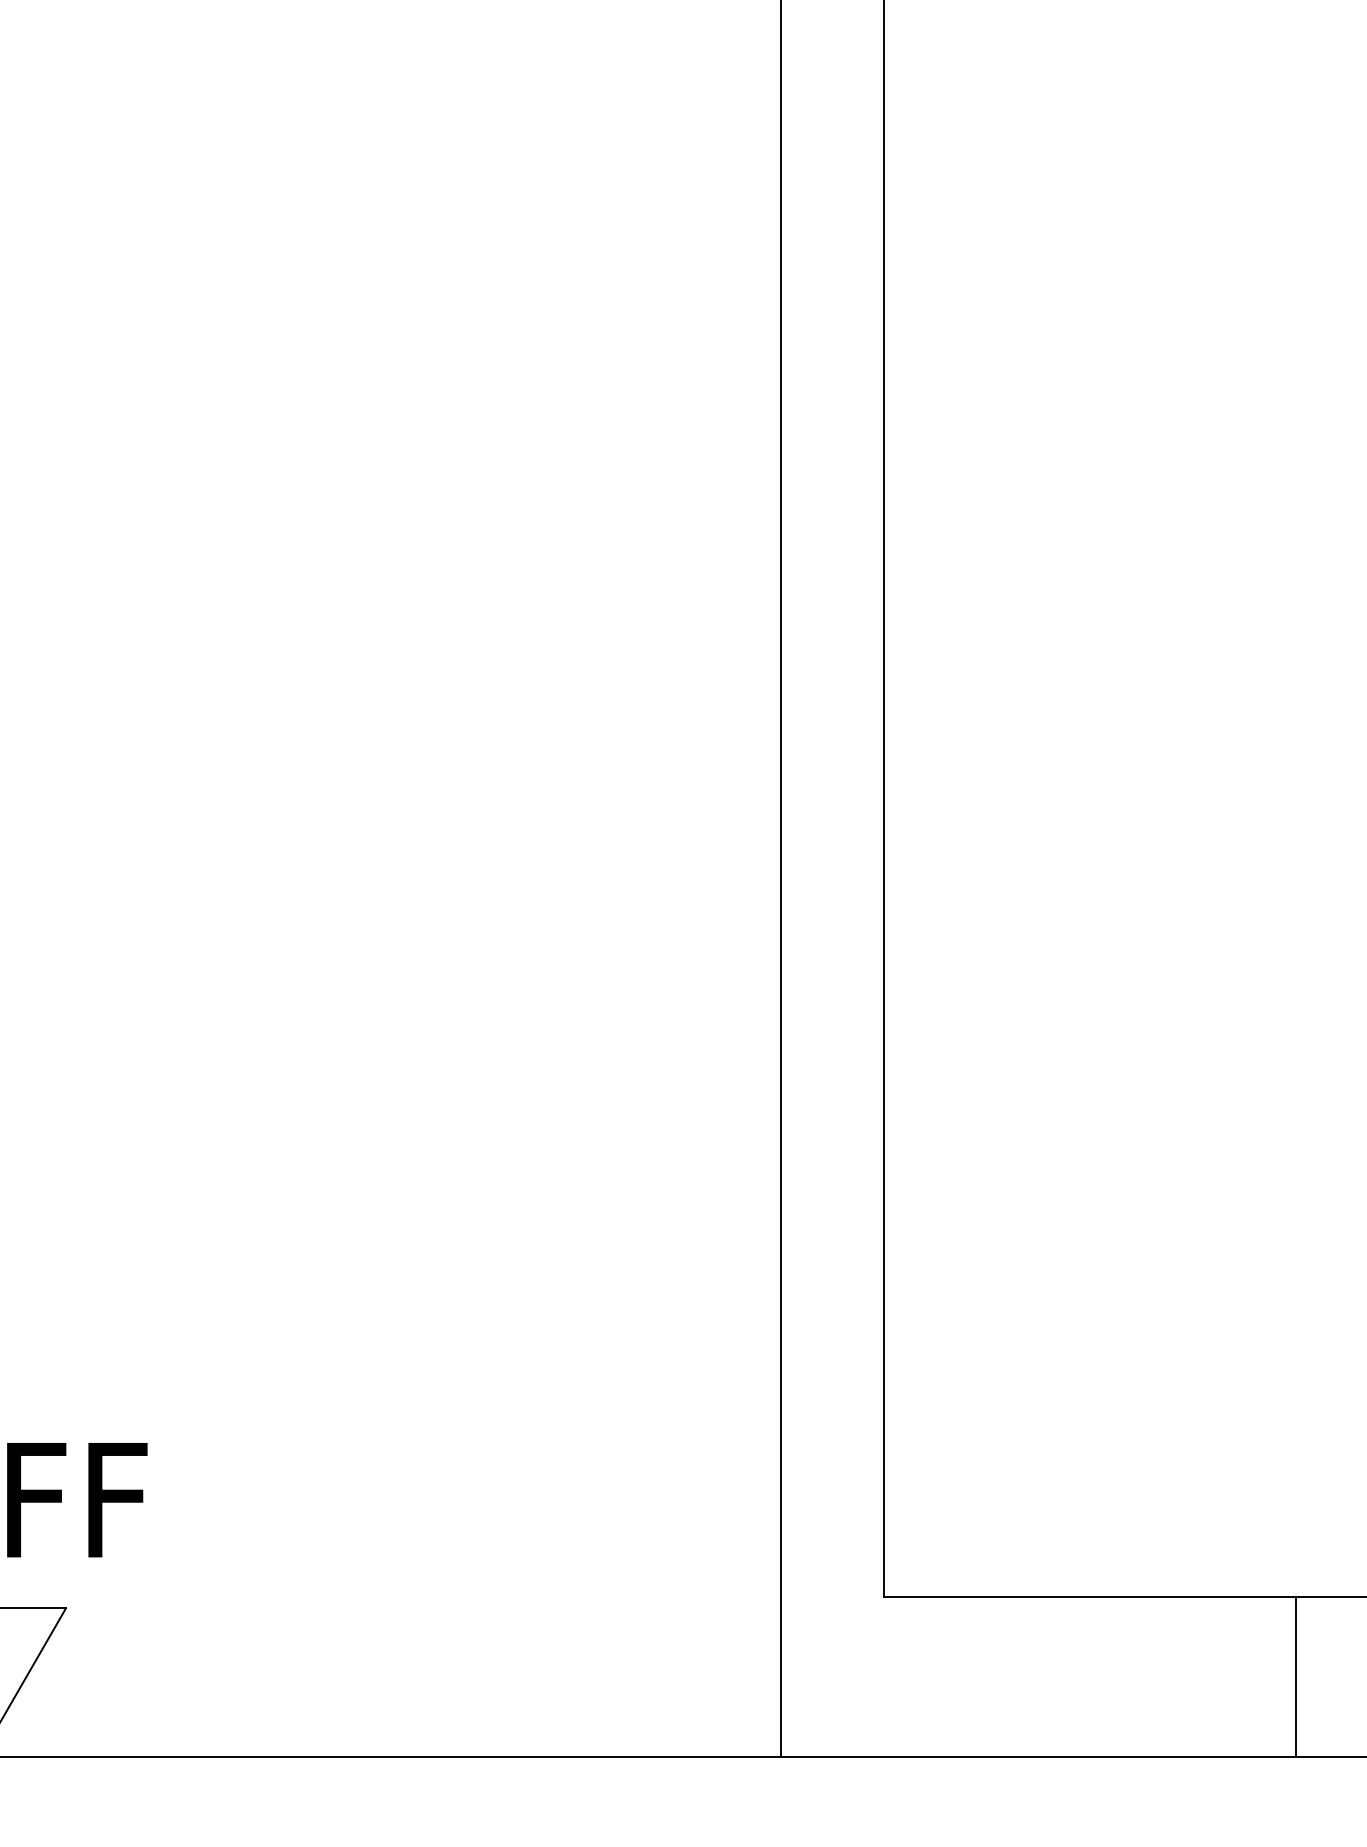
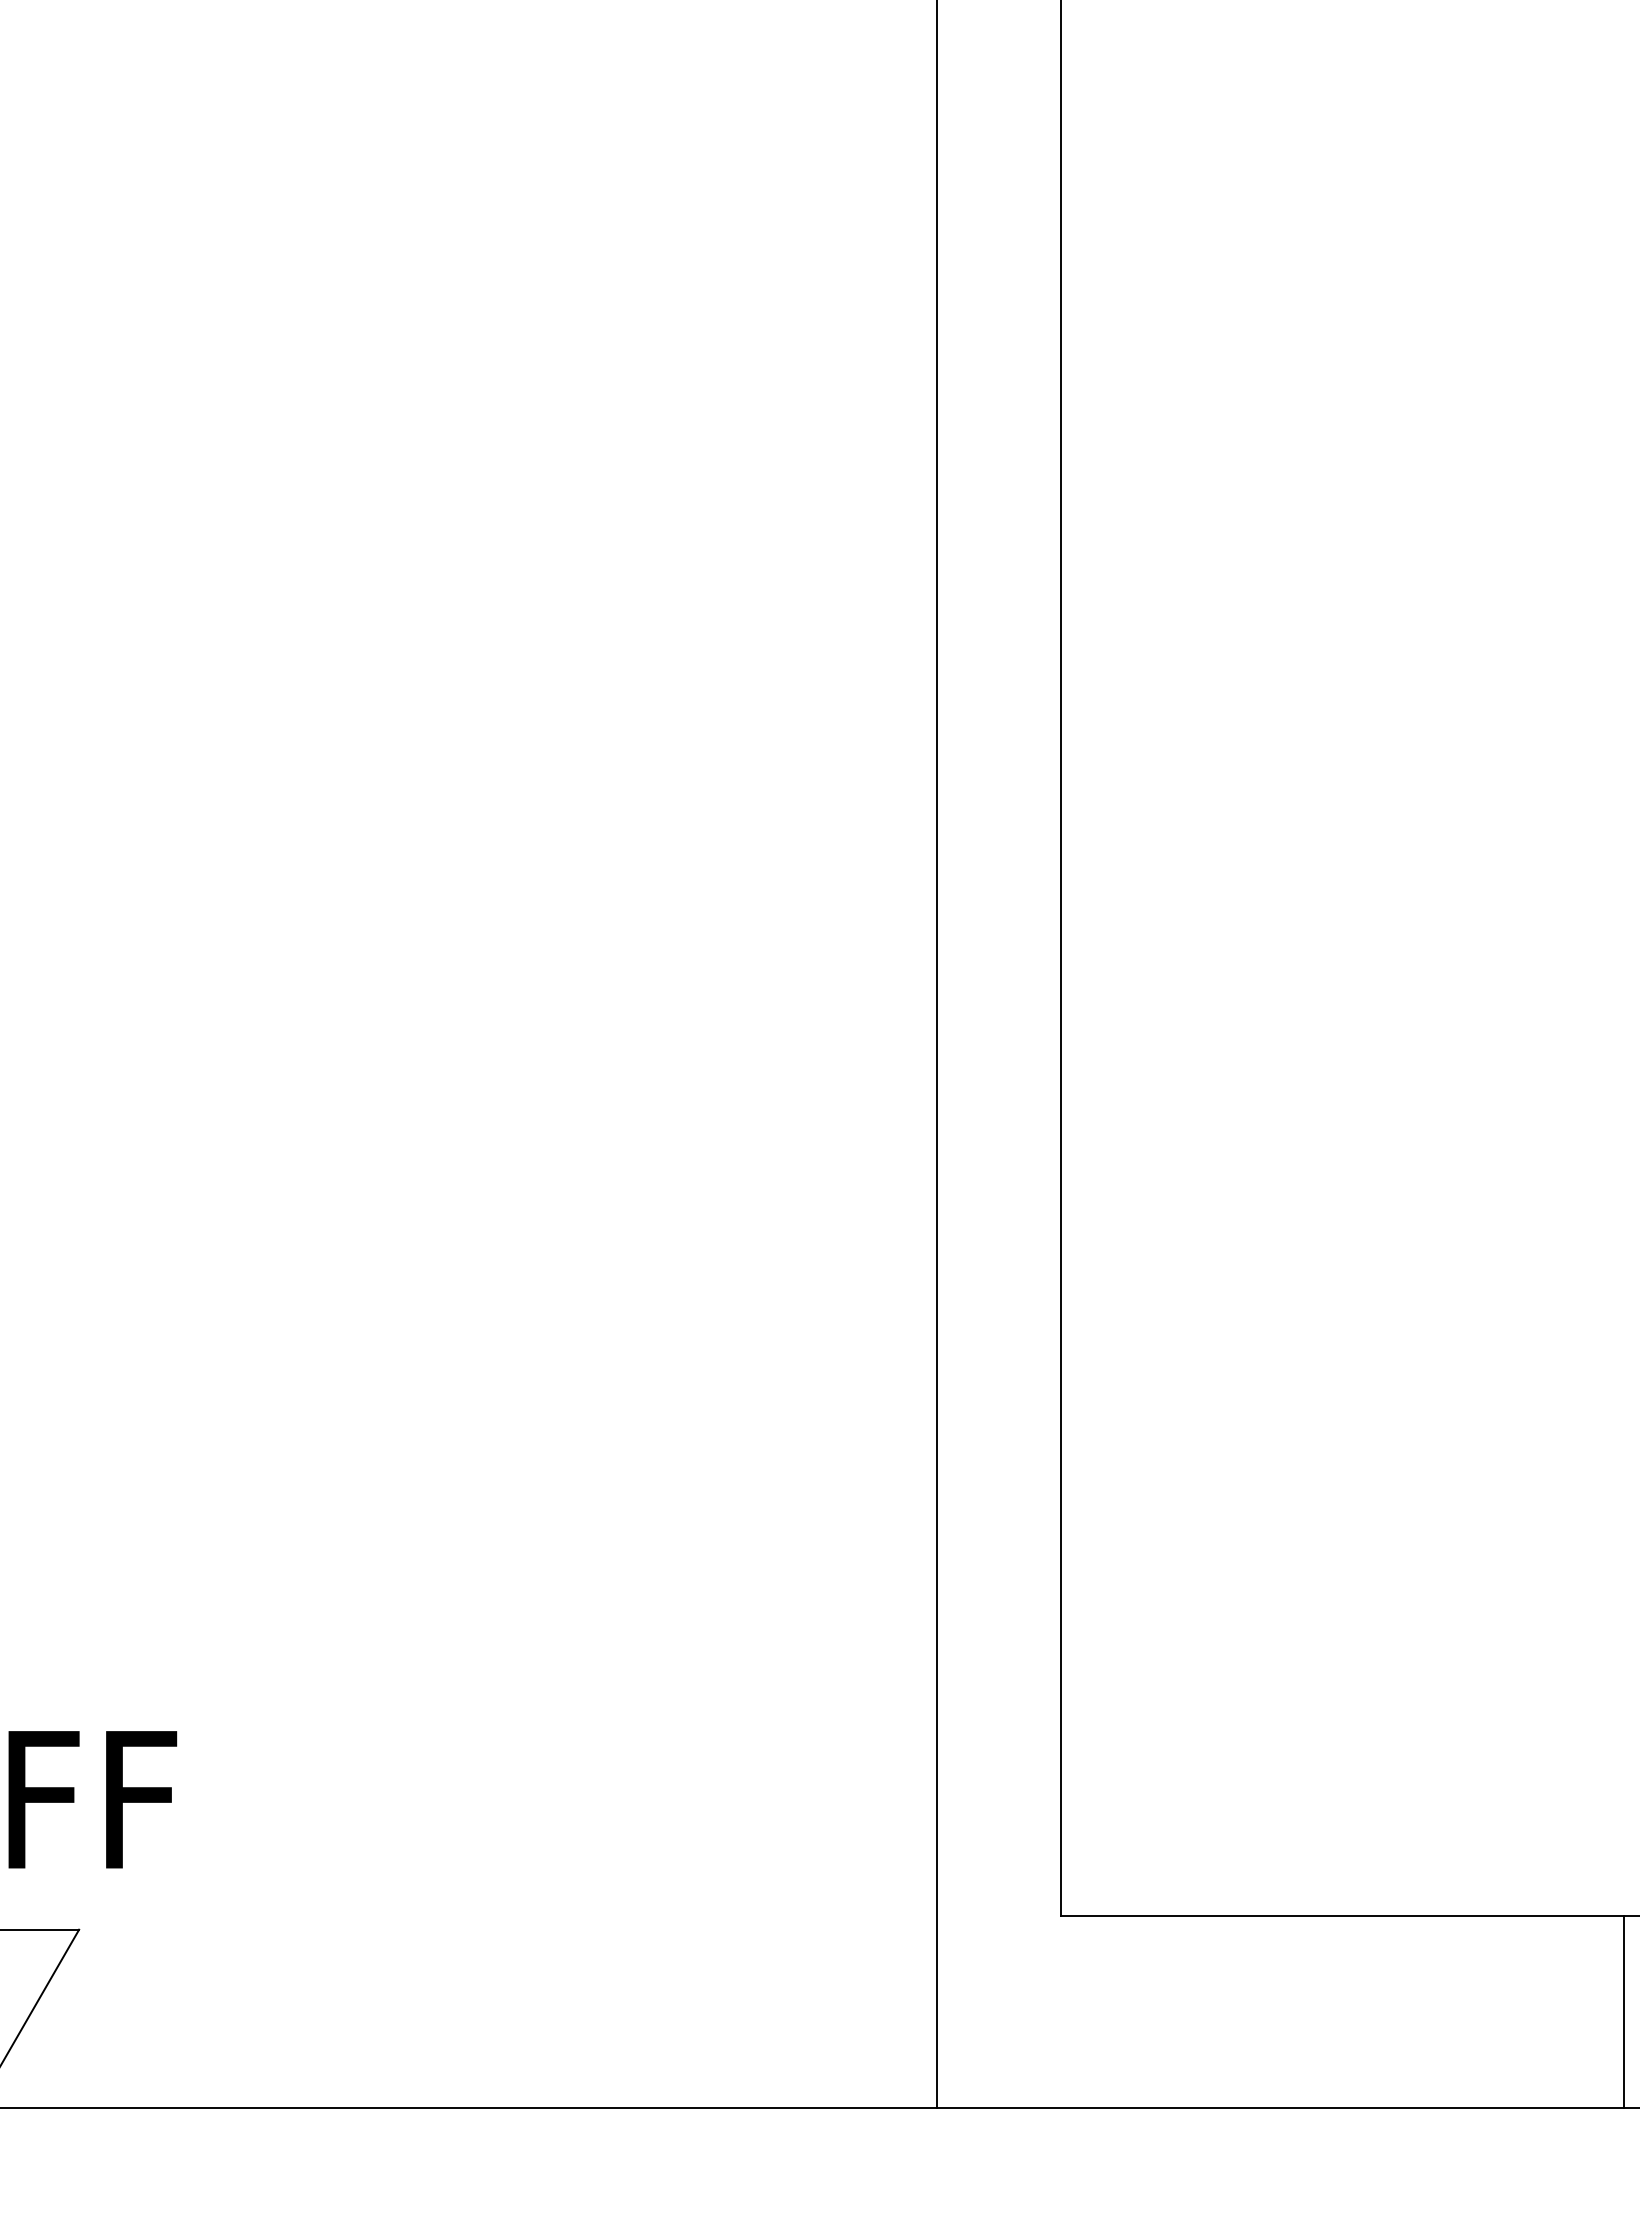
line: (1296, 1676) -> (1624, 2011), moved

